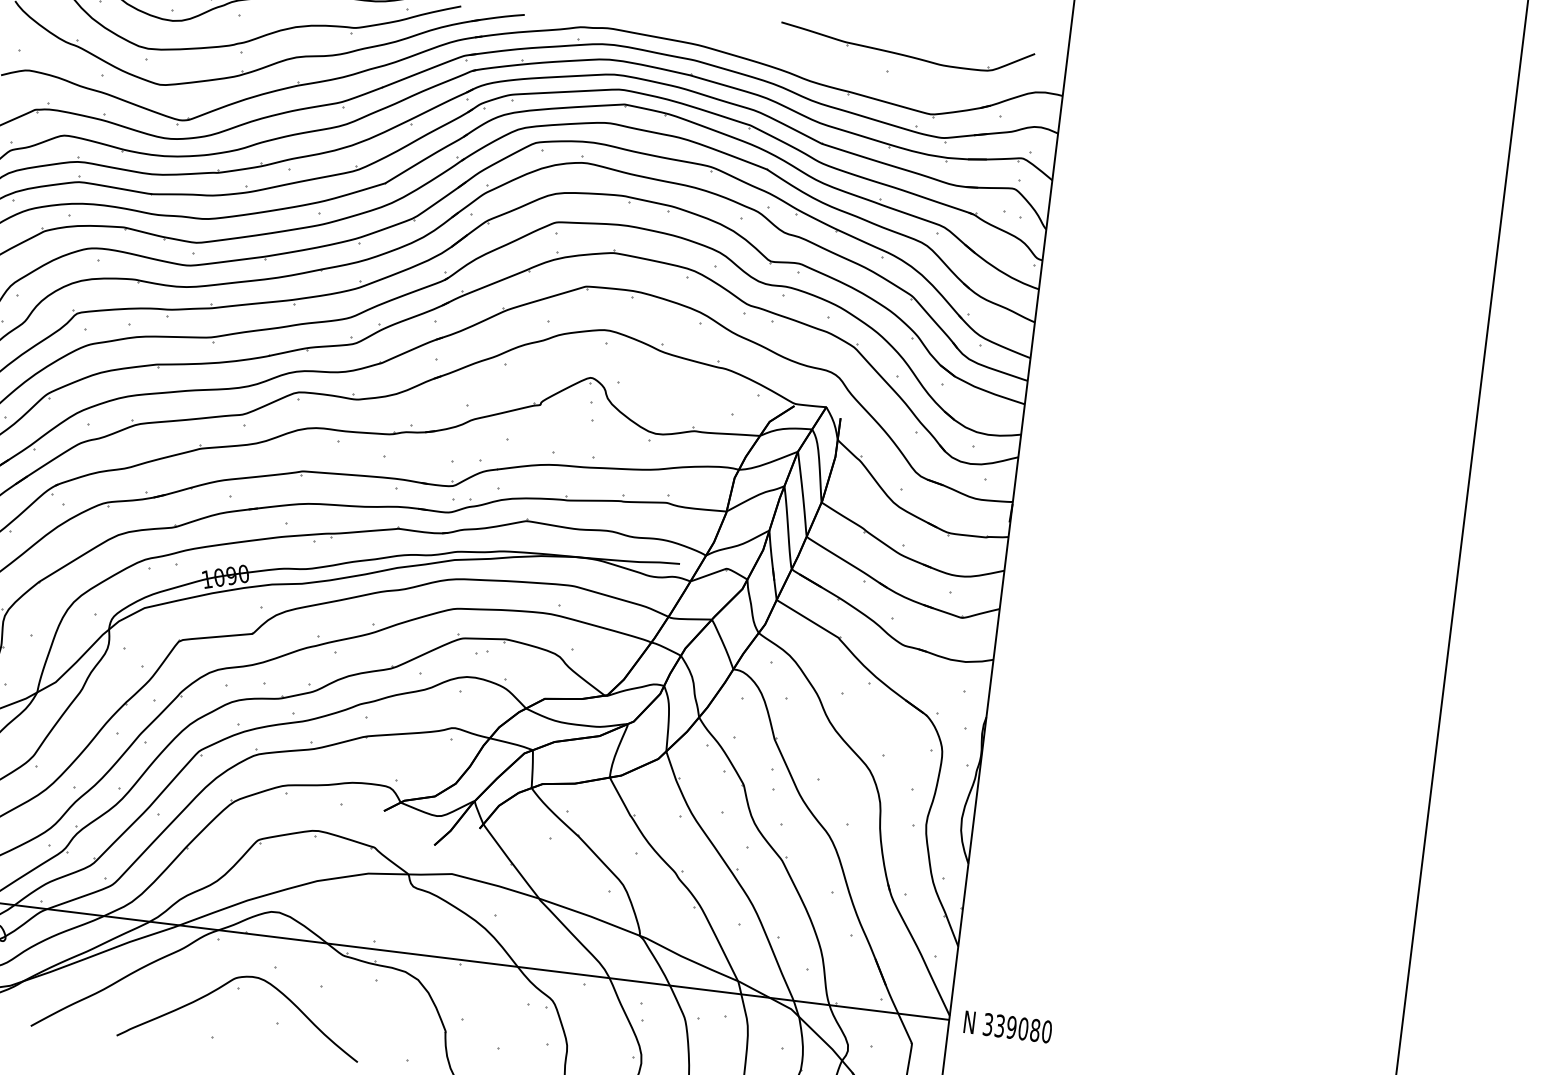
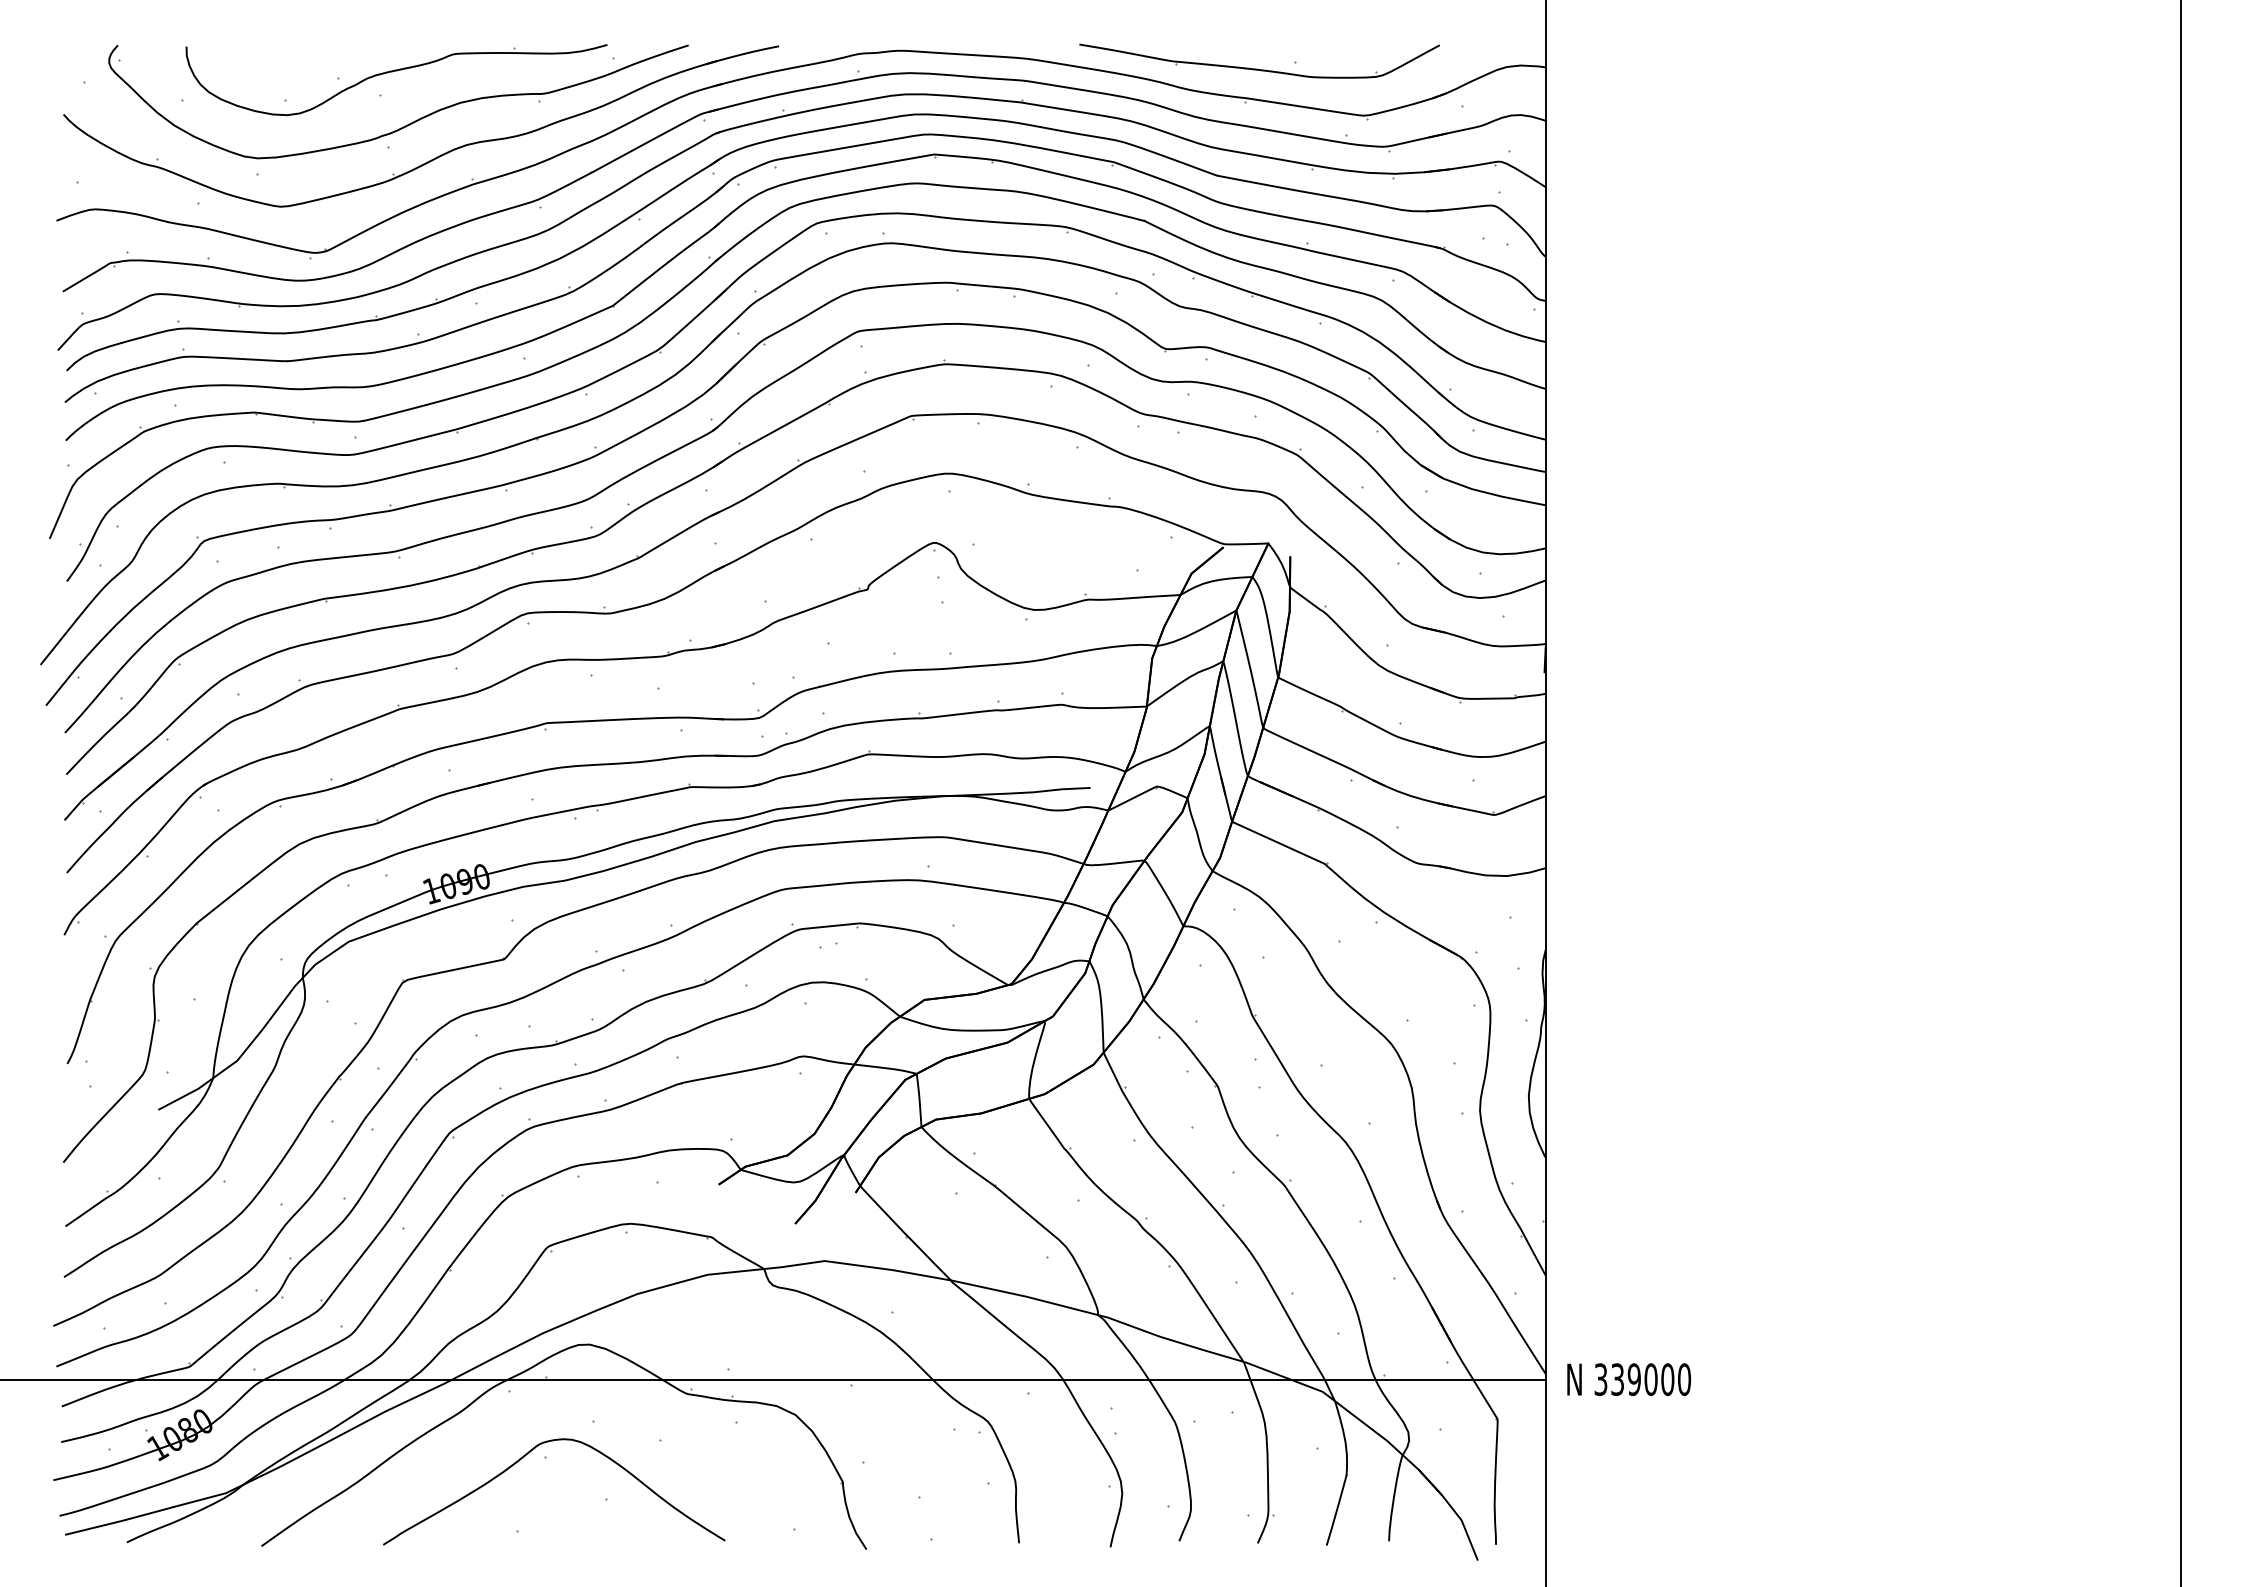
part: (904, 54) -> (1257, 68), moved
text: (1035, 1030) -> (1667, 1379), 339080 -> 339000

